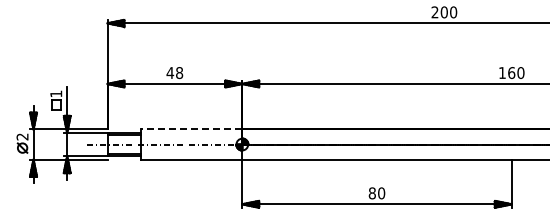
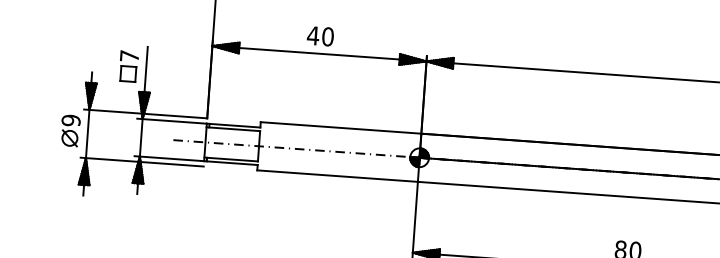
text: (179, 72) -> (327, 36), 48 -> 40
text: (56, 93) -> (130, 55), 1 -> 7
line: (191, 129) -> (340, 128), dashed -> solid
text: (22, 136) -> (71, 119), 2 -> 9

